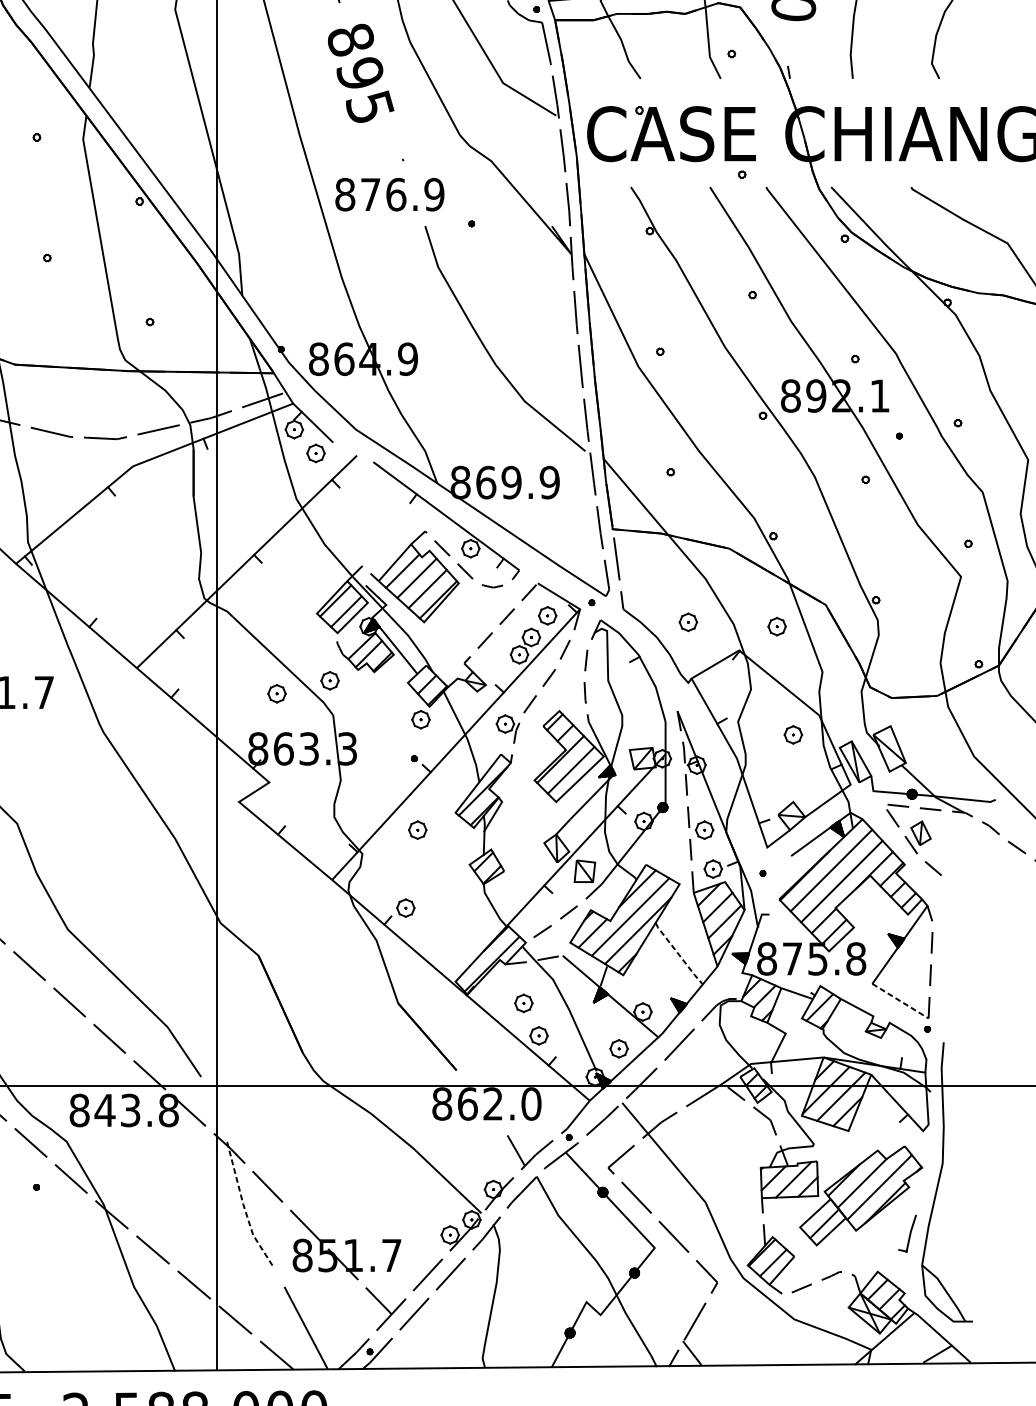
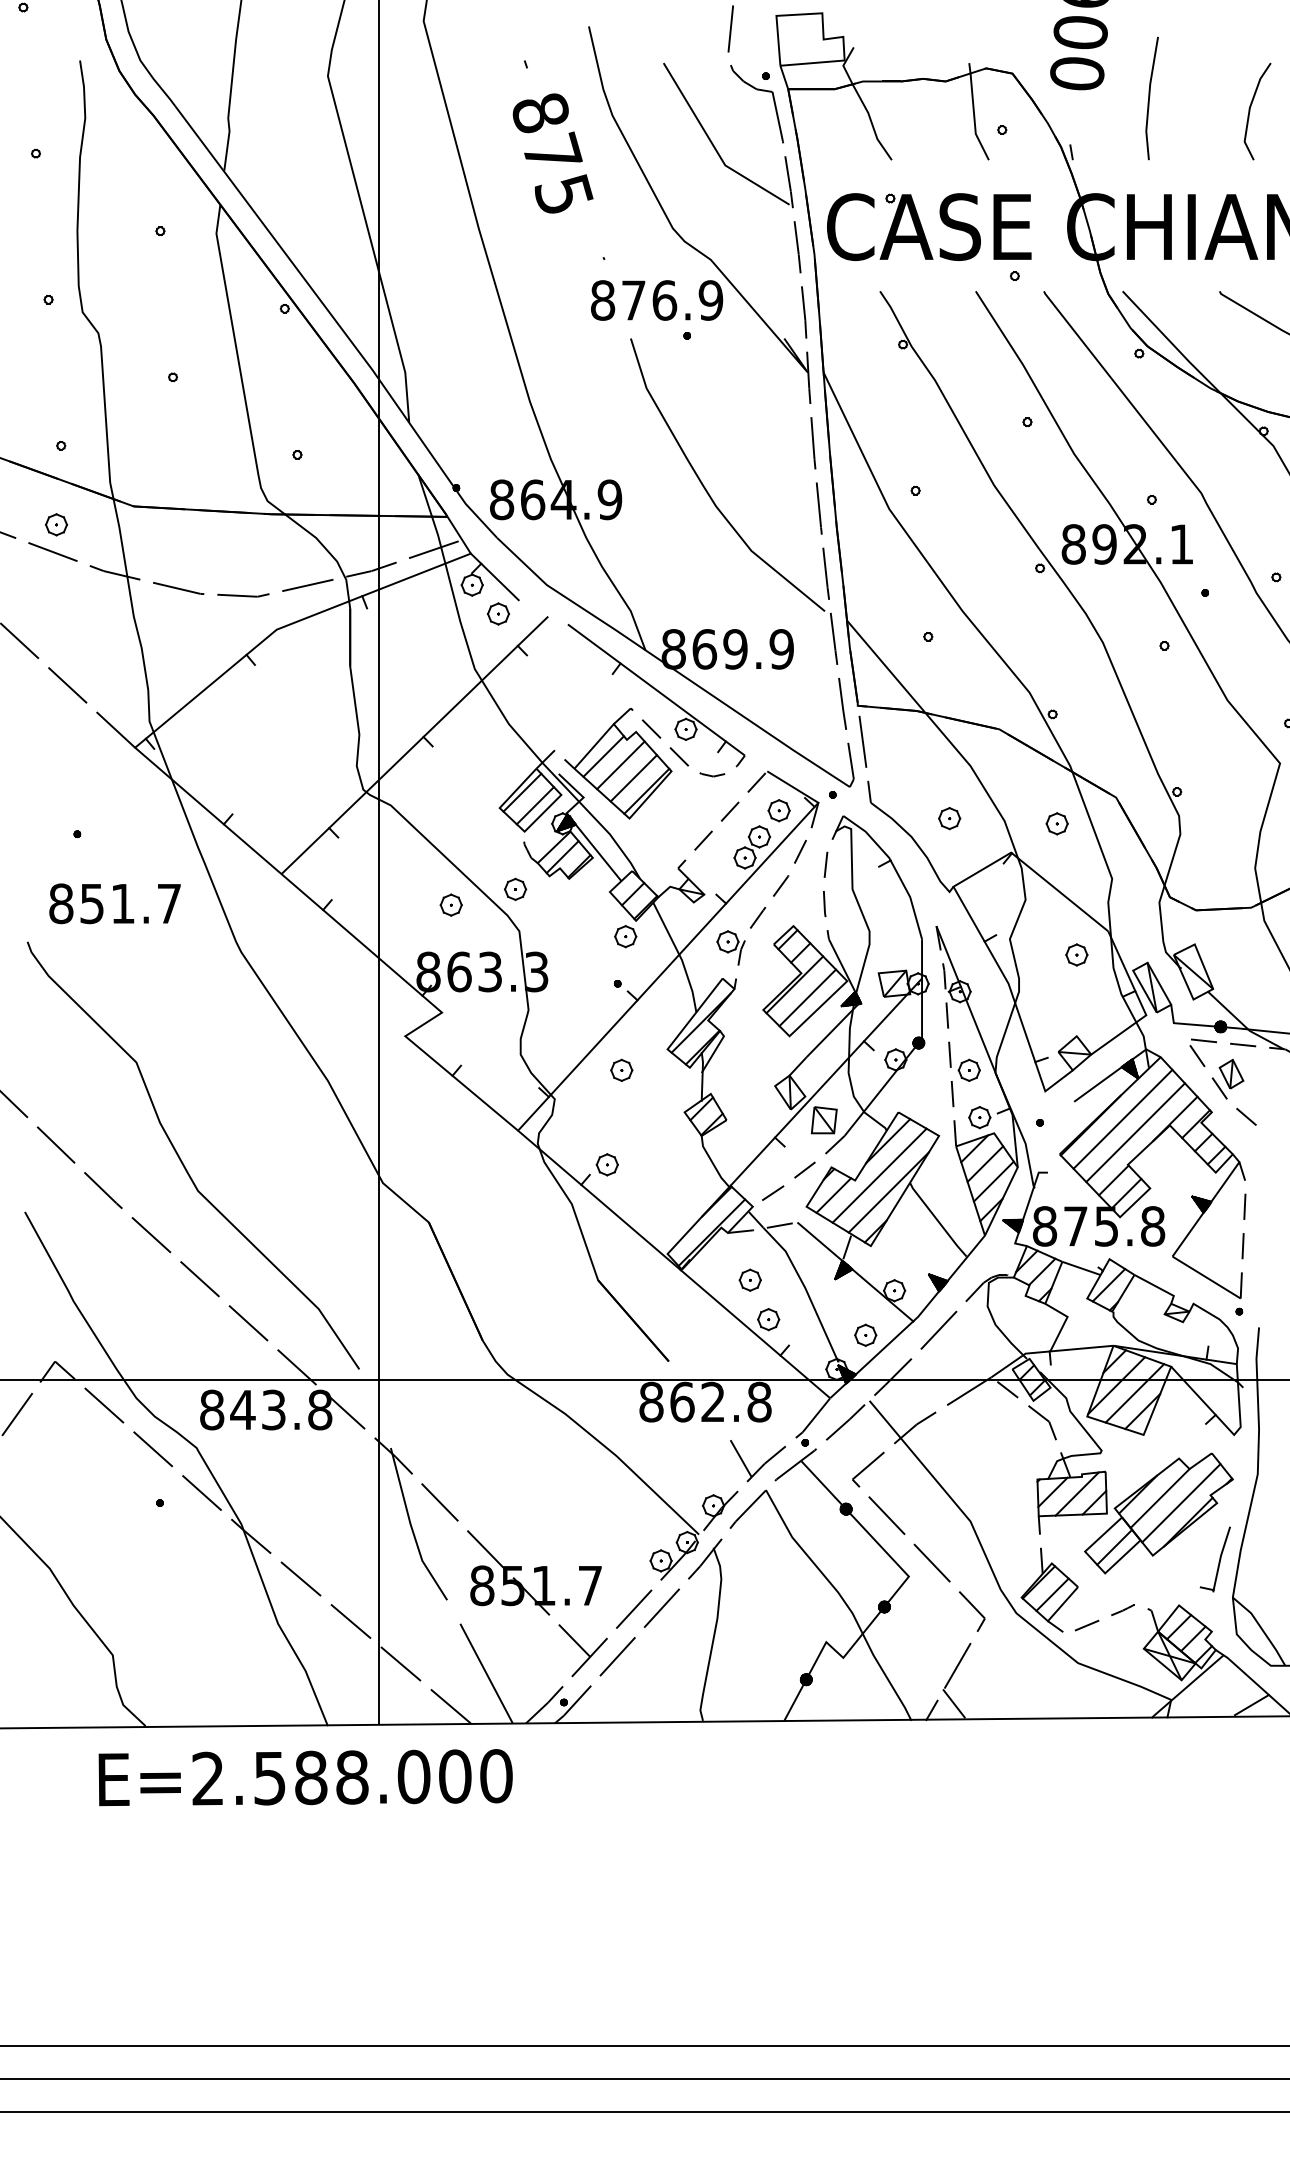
text: (360, 71) -> (552, 151), 895 -> 875
text: (390, 194) -> (657, 300), moved
line: (678, 954) -> (937, 1220), dashed -> solid
line: (901, 1001) -> (1207, 1277), dashed -> solid
text: (531, 1104) -> (759, 1402), 862.0 -> 862.8
line: (244, 1207) -> (411, 1527), dashed -> solid
part: (906, 1233) -> (1214, 1559), size x1.43

